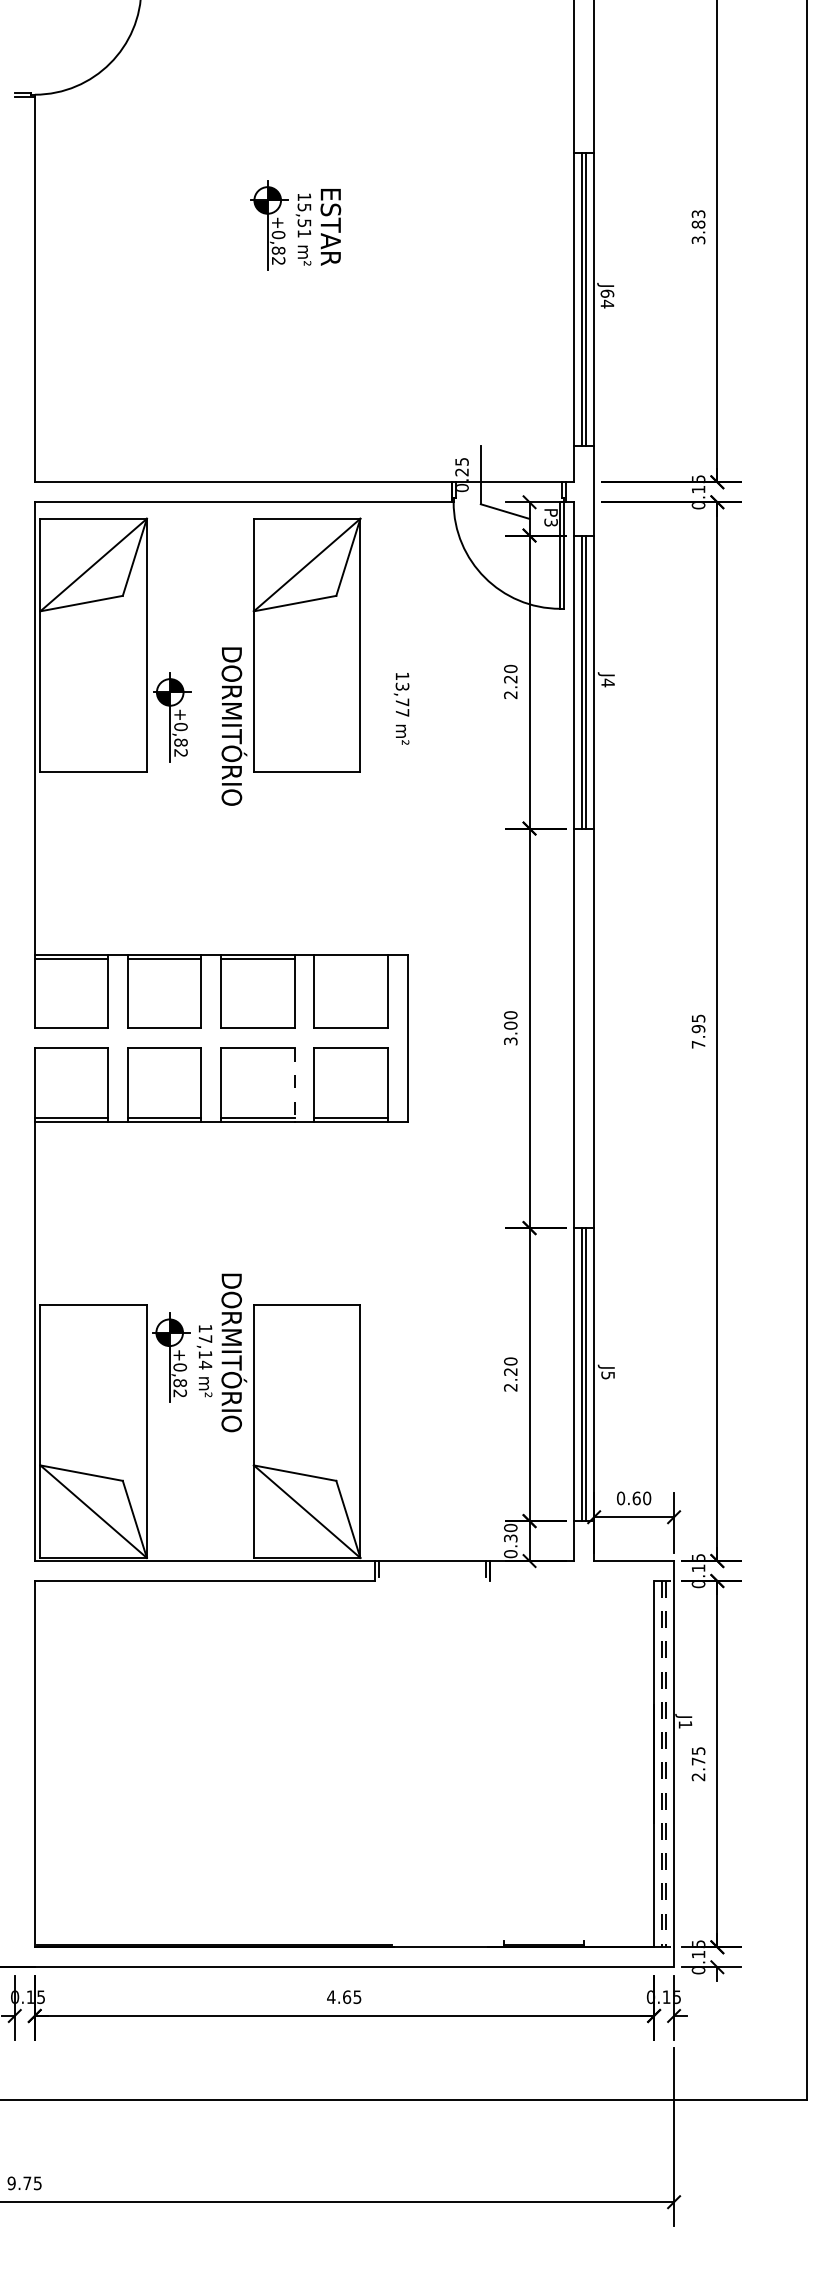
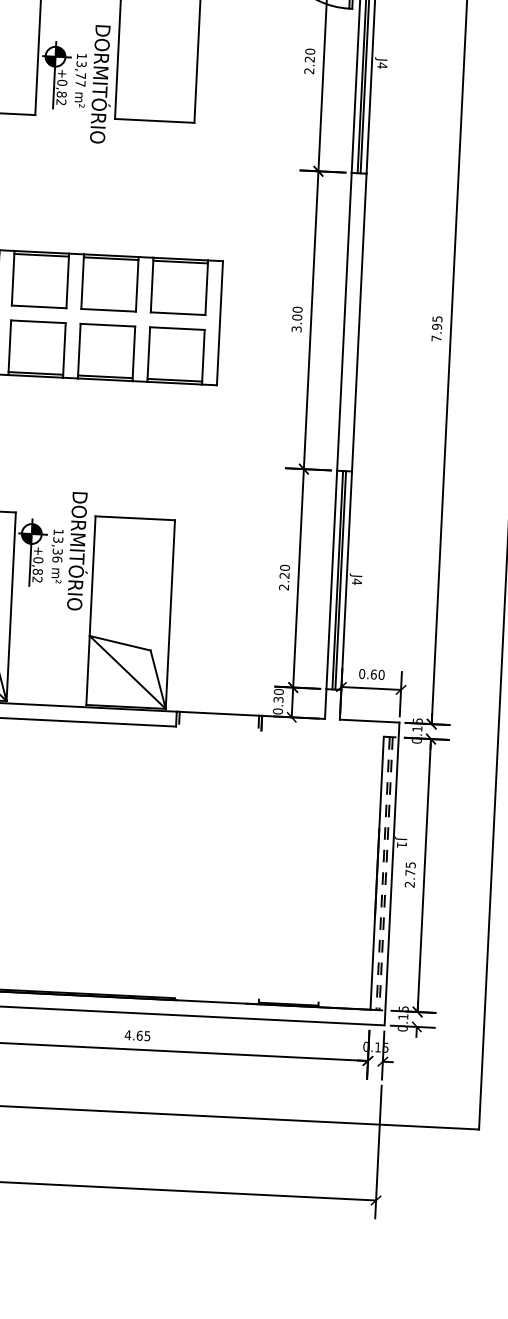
text: (401, 708) -> (80, 80), moved
line: (350, 959) -> (180, 262), added
line: (294, 1084) -> (133, 353), dashed -> solid
text: (205, 1352) -> (57, 550), 17,14 -> 13,36
text: (607, 1375) -> (356, 581), J5 -> J4

